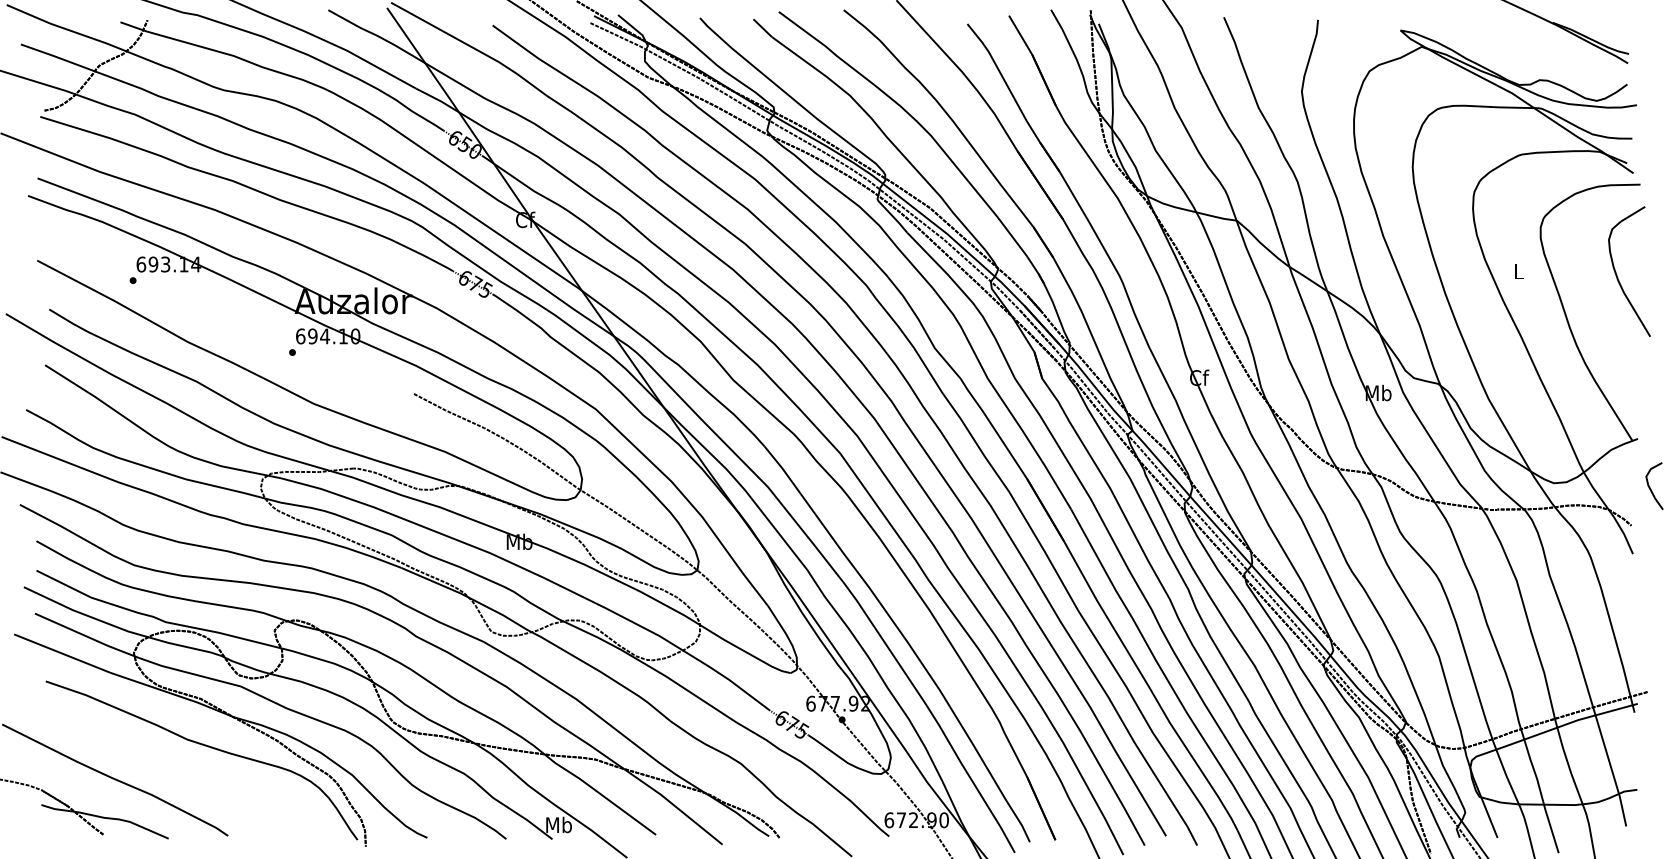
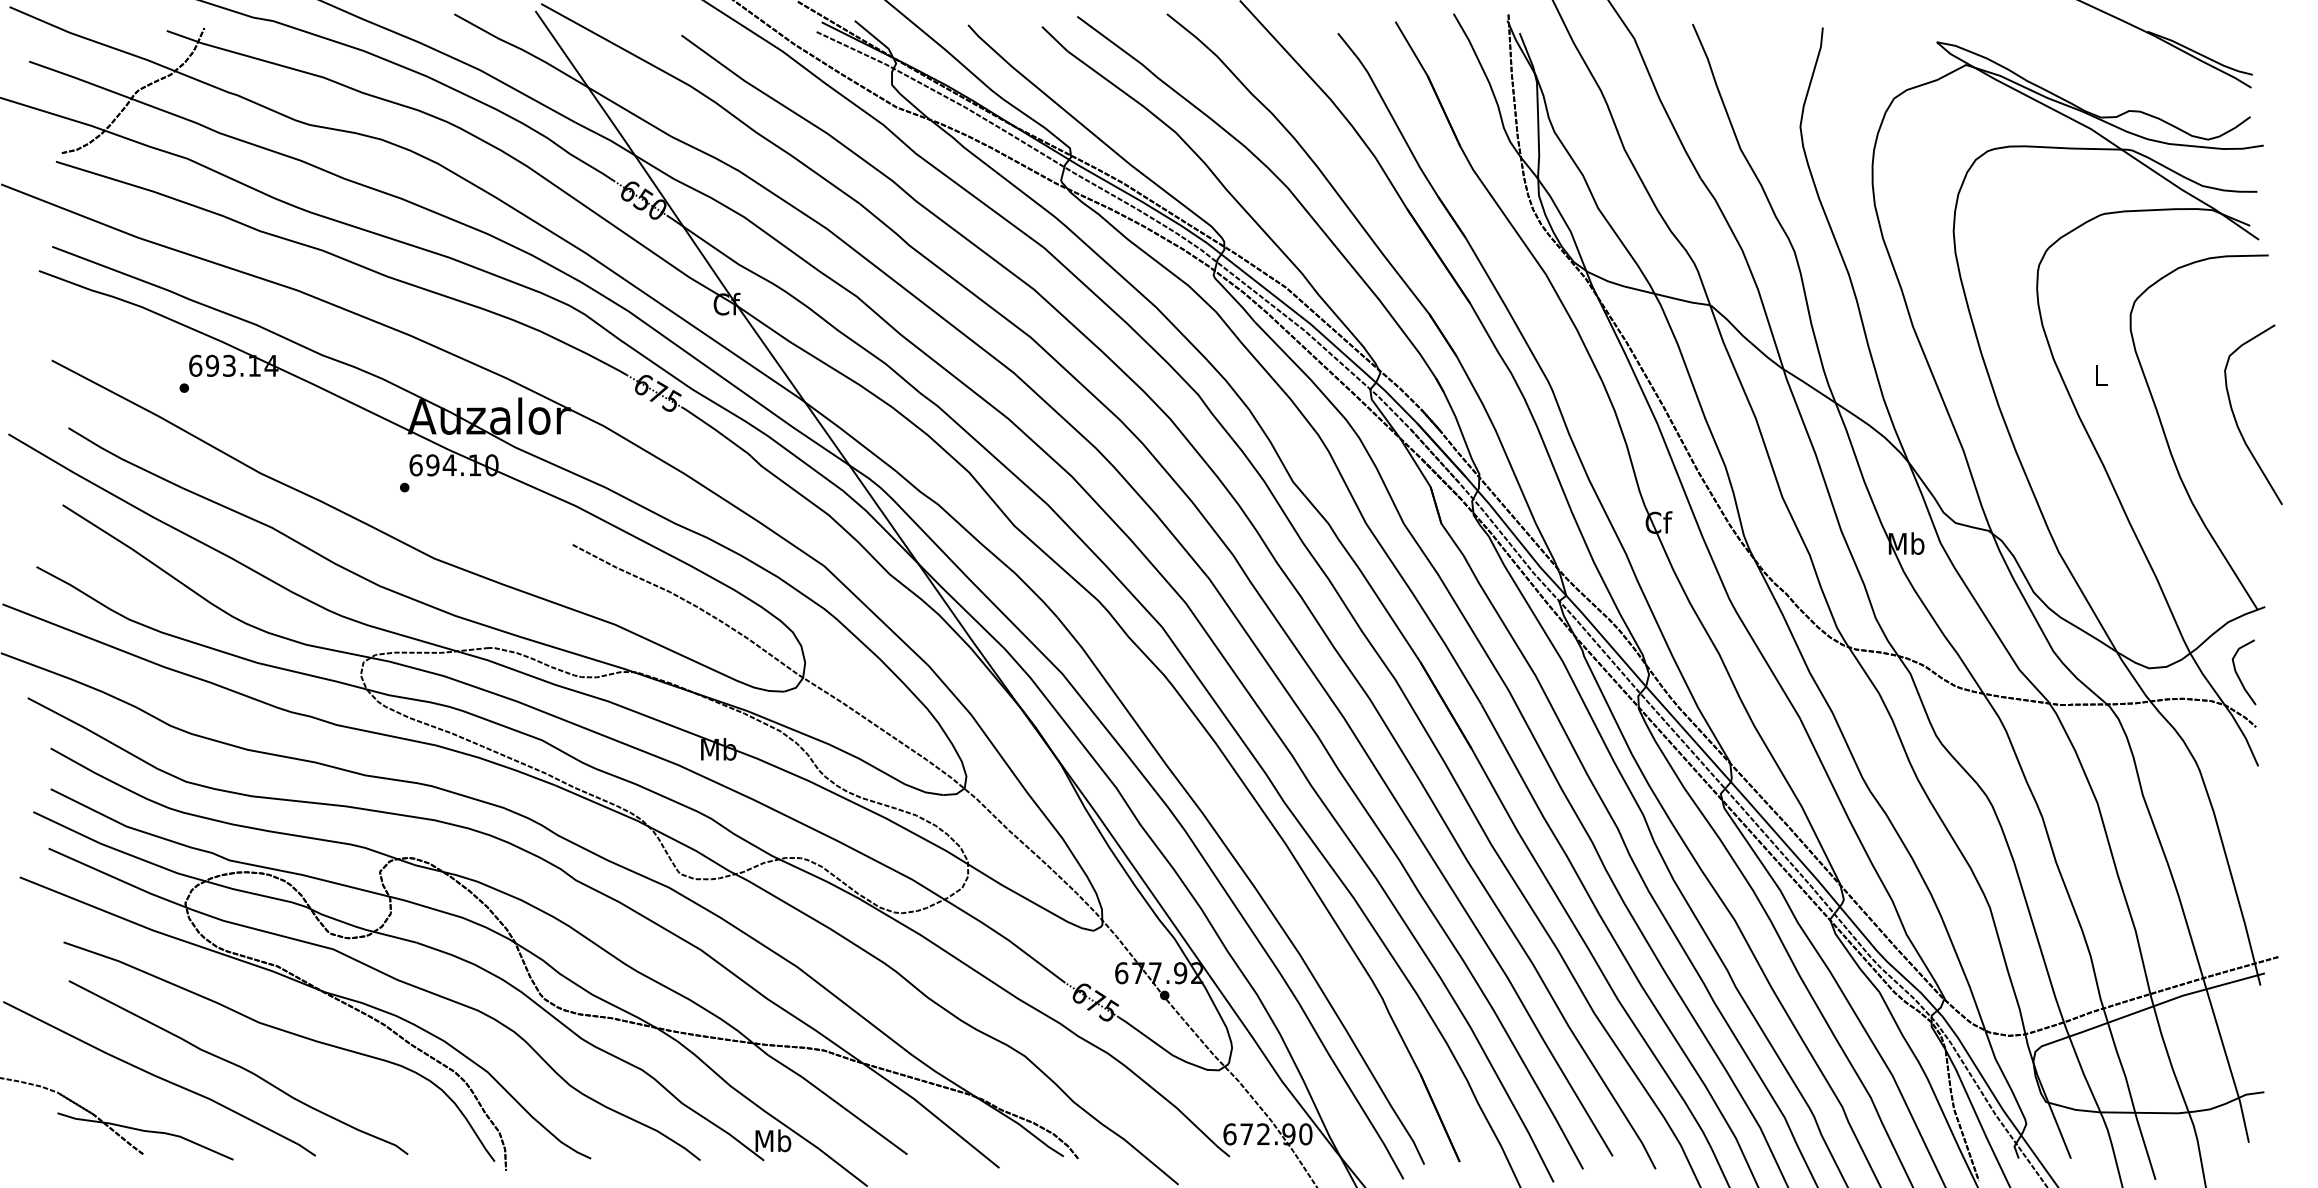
part: (1617, 275) -> (2236, 419), moved
curve: (1650, 487) -> (2238, 674), moved
curve: (172, 771) -> (238, 1066), added

